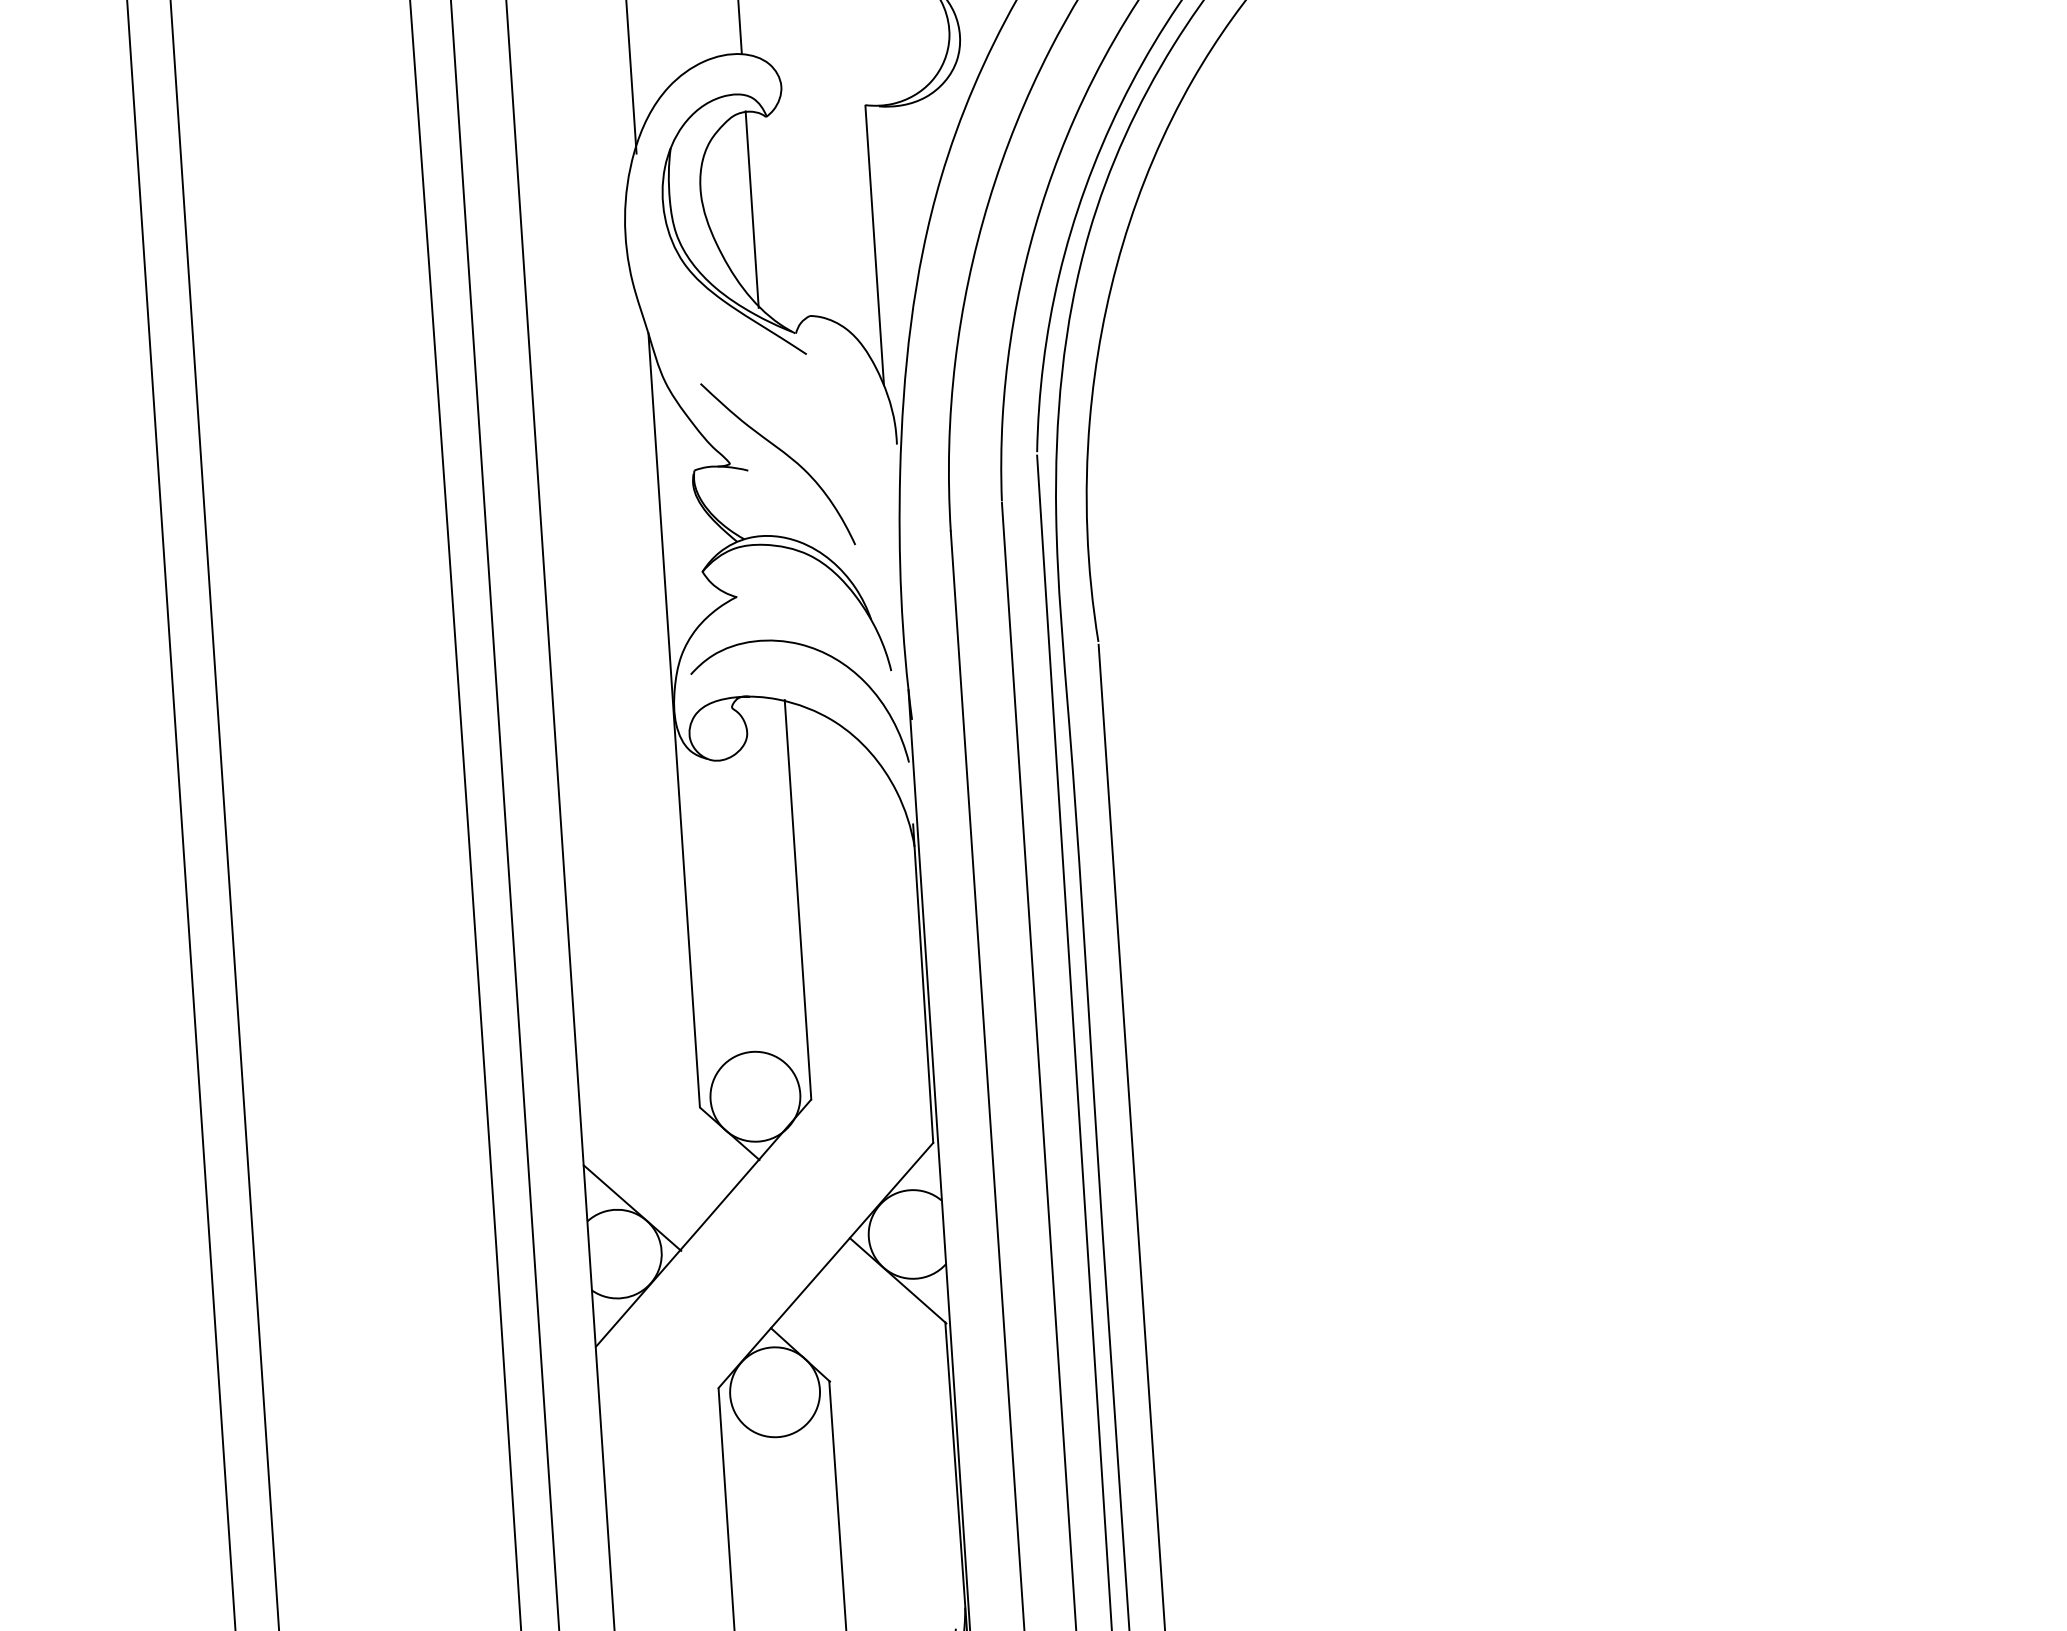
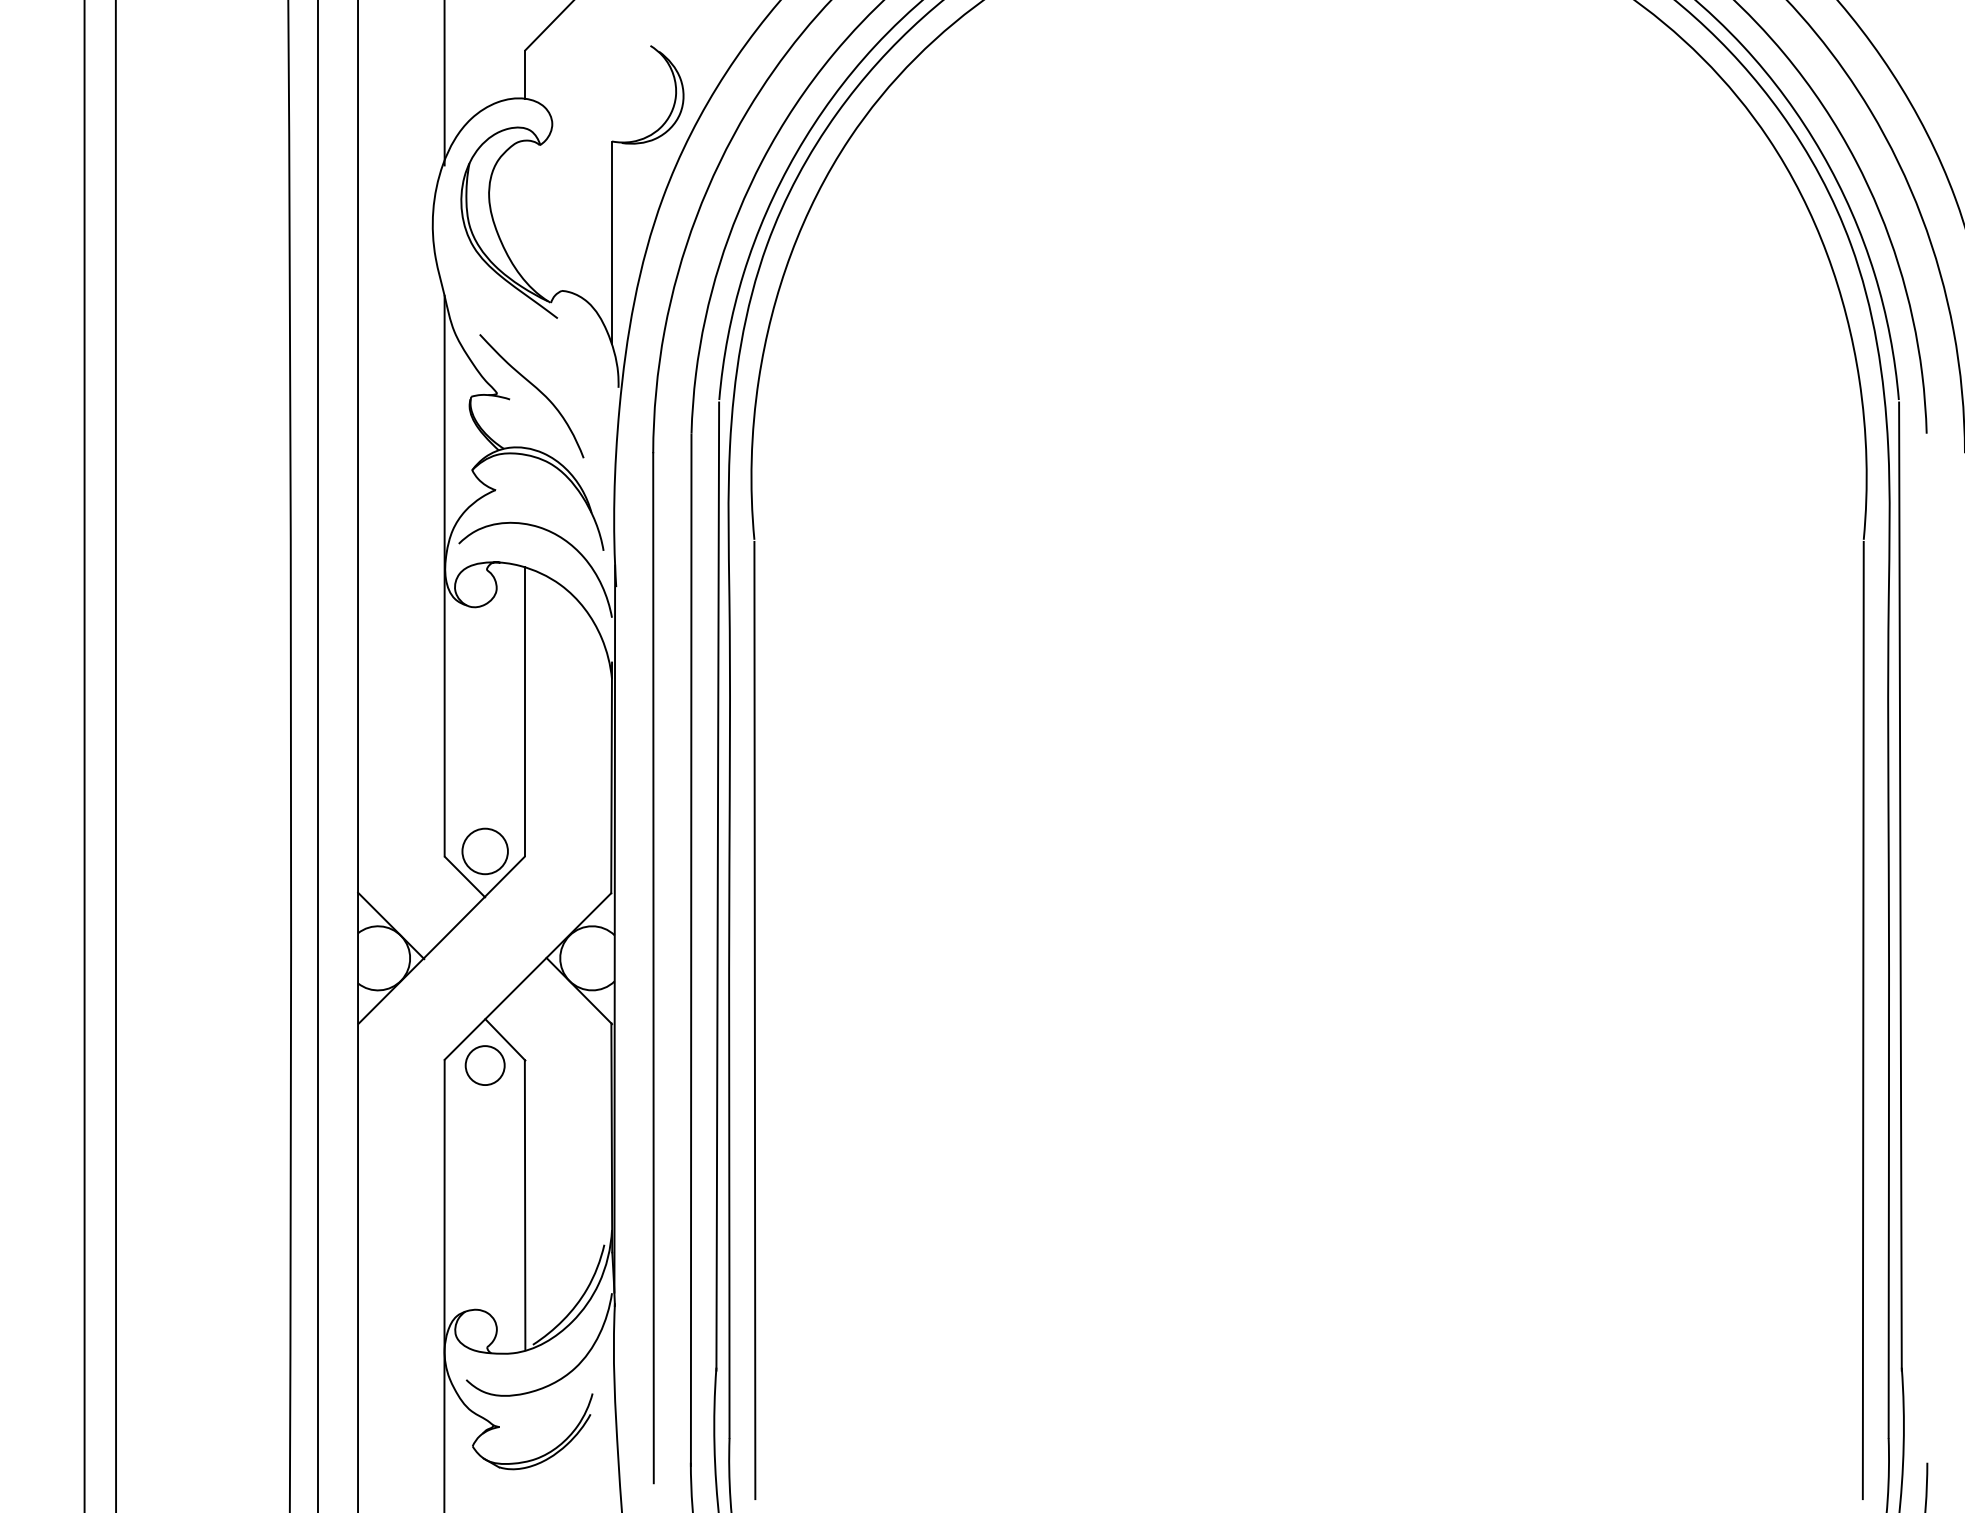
line: (752, 209) -> (525, 211), removed
circle: (754, 1095) -> (484, 850), size x0.7
circle: (774, 1392) -> (484, 1065), size x0.6

